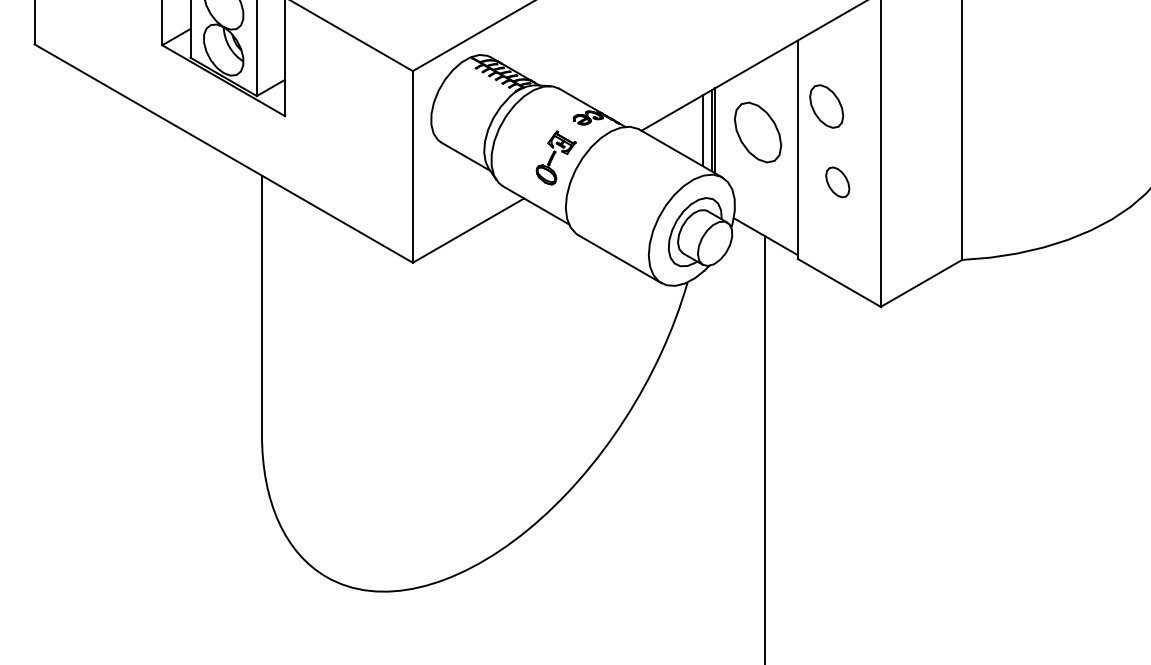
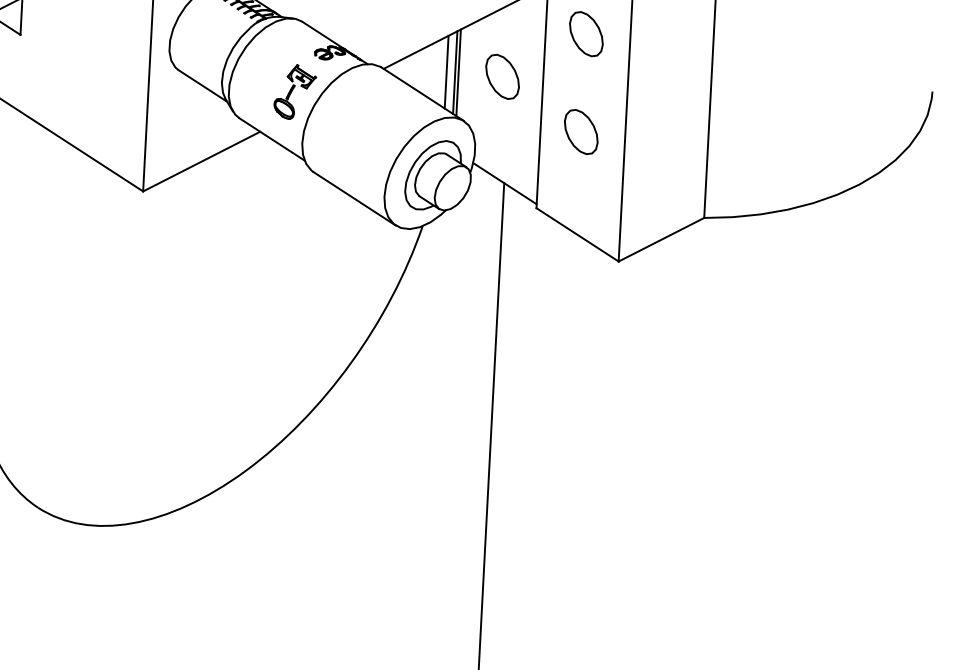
part: (826, 106) -> (586, 34), moved
part: (757, 132) -> (502, 76), size x0.71
part: (837, 182) -> (581, 132), size x1.43

